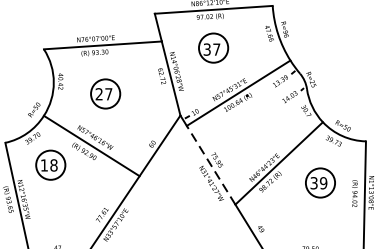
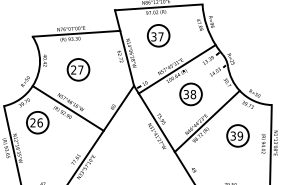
part: (256, 127) -> (190, 94), added
text: (49, 164) -> (36, 122), 18 -> 26
line: (210, 164) -> (156, 122), dashed -> solid

